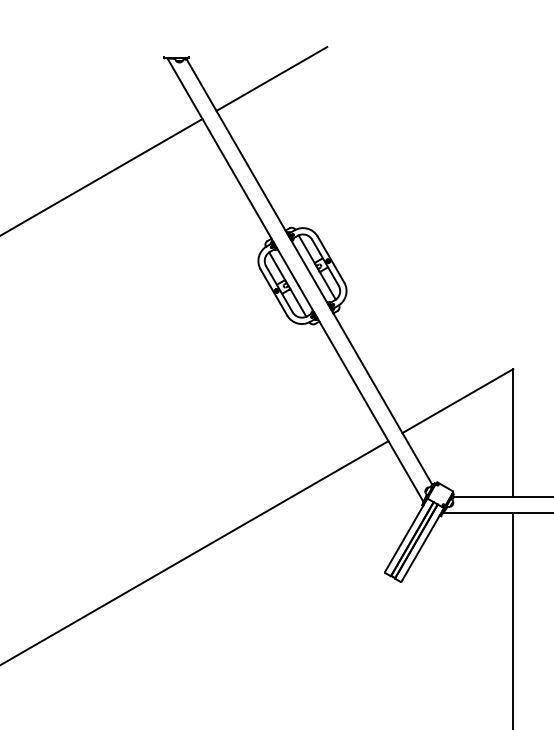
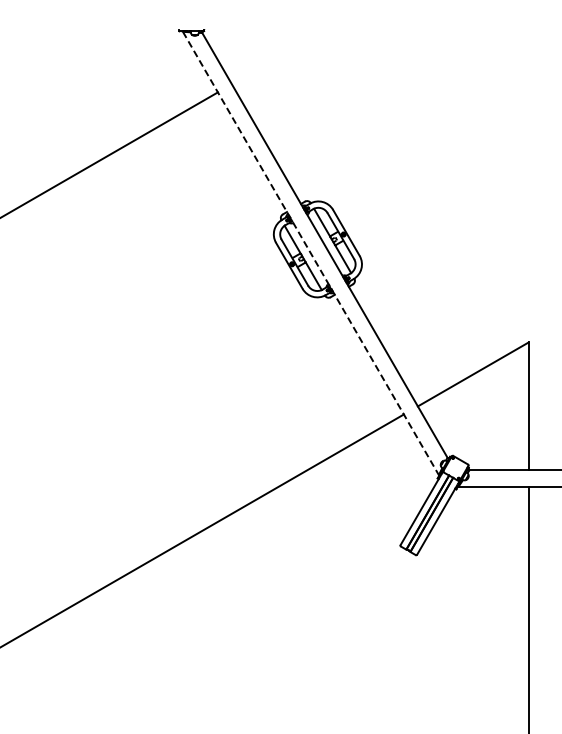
line: (271, 79) -> (286, 52), removed
line: (295, 280) -> (310, 253), solid -> dashed

